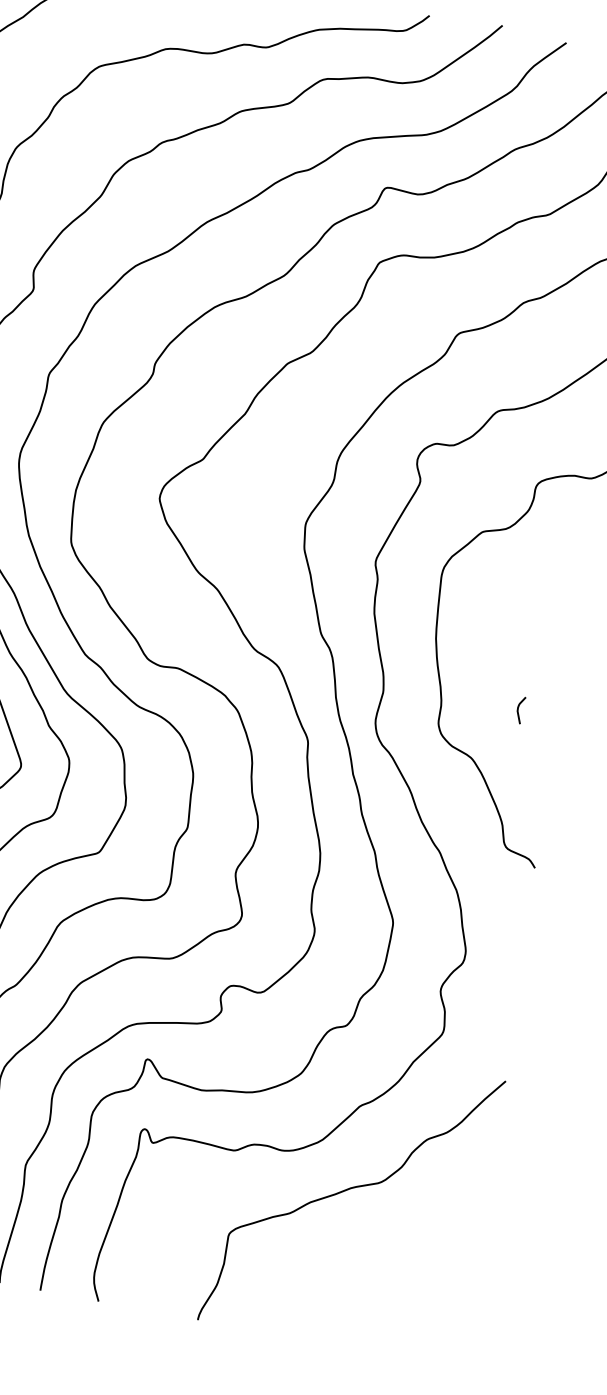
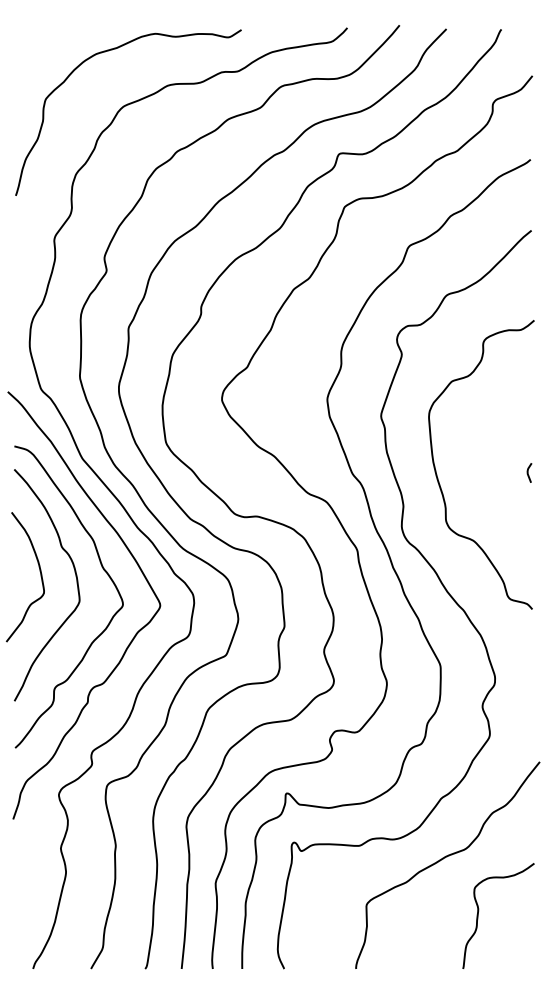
curve: (519, 709) -> (528, 472), moved
curve: (383, 1272) -> (479, 911), added

